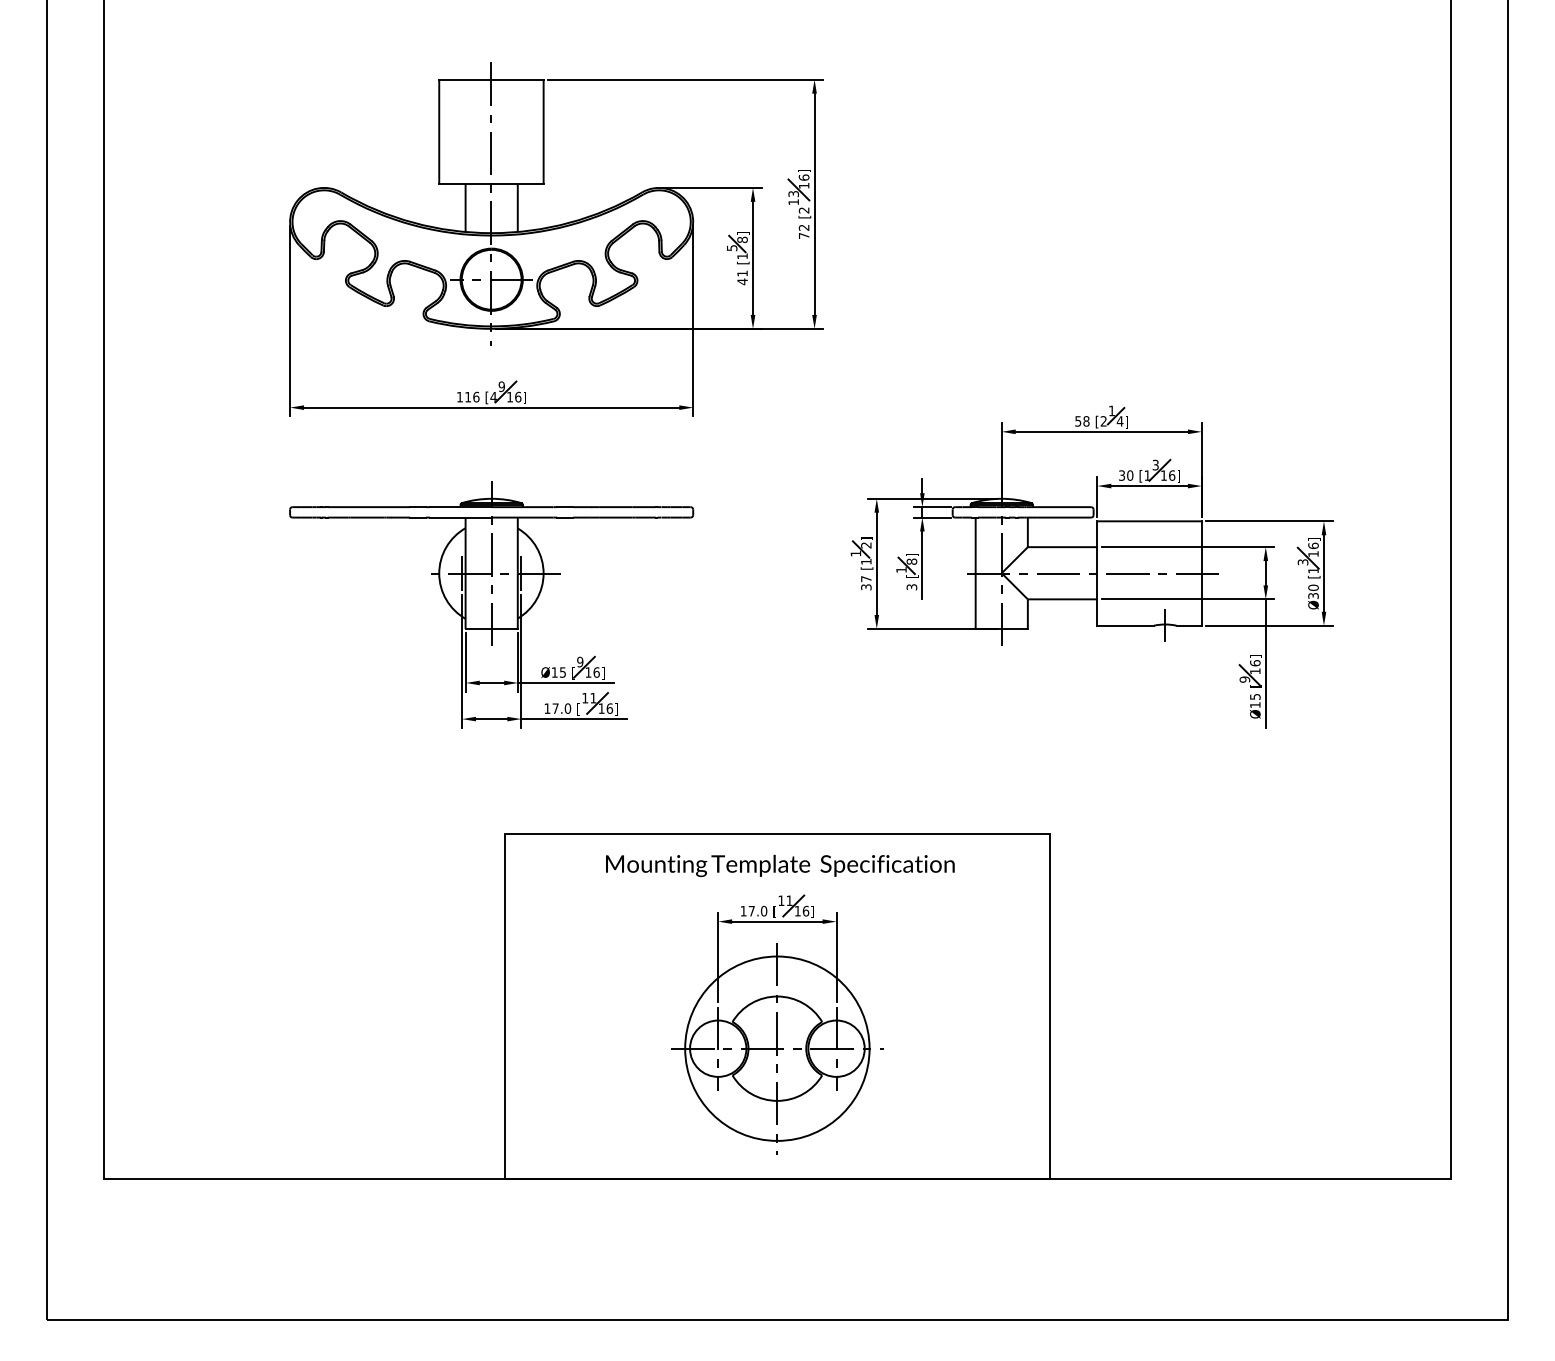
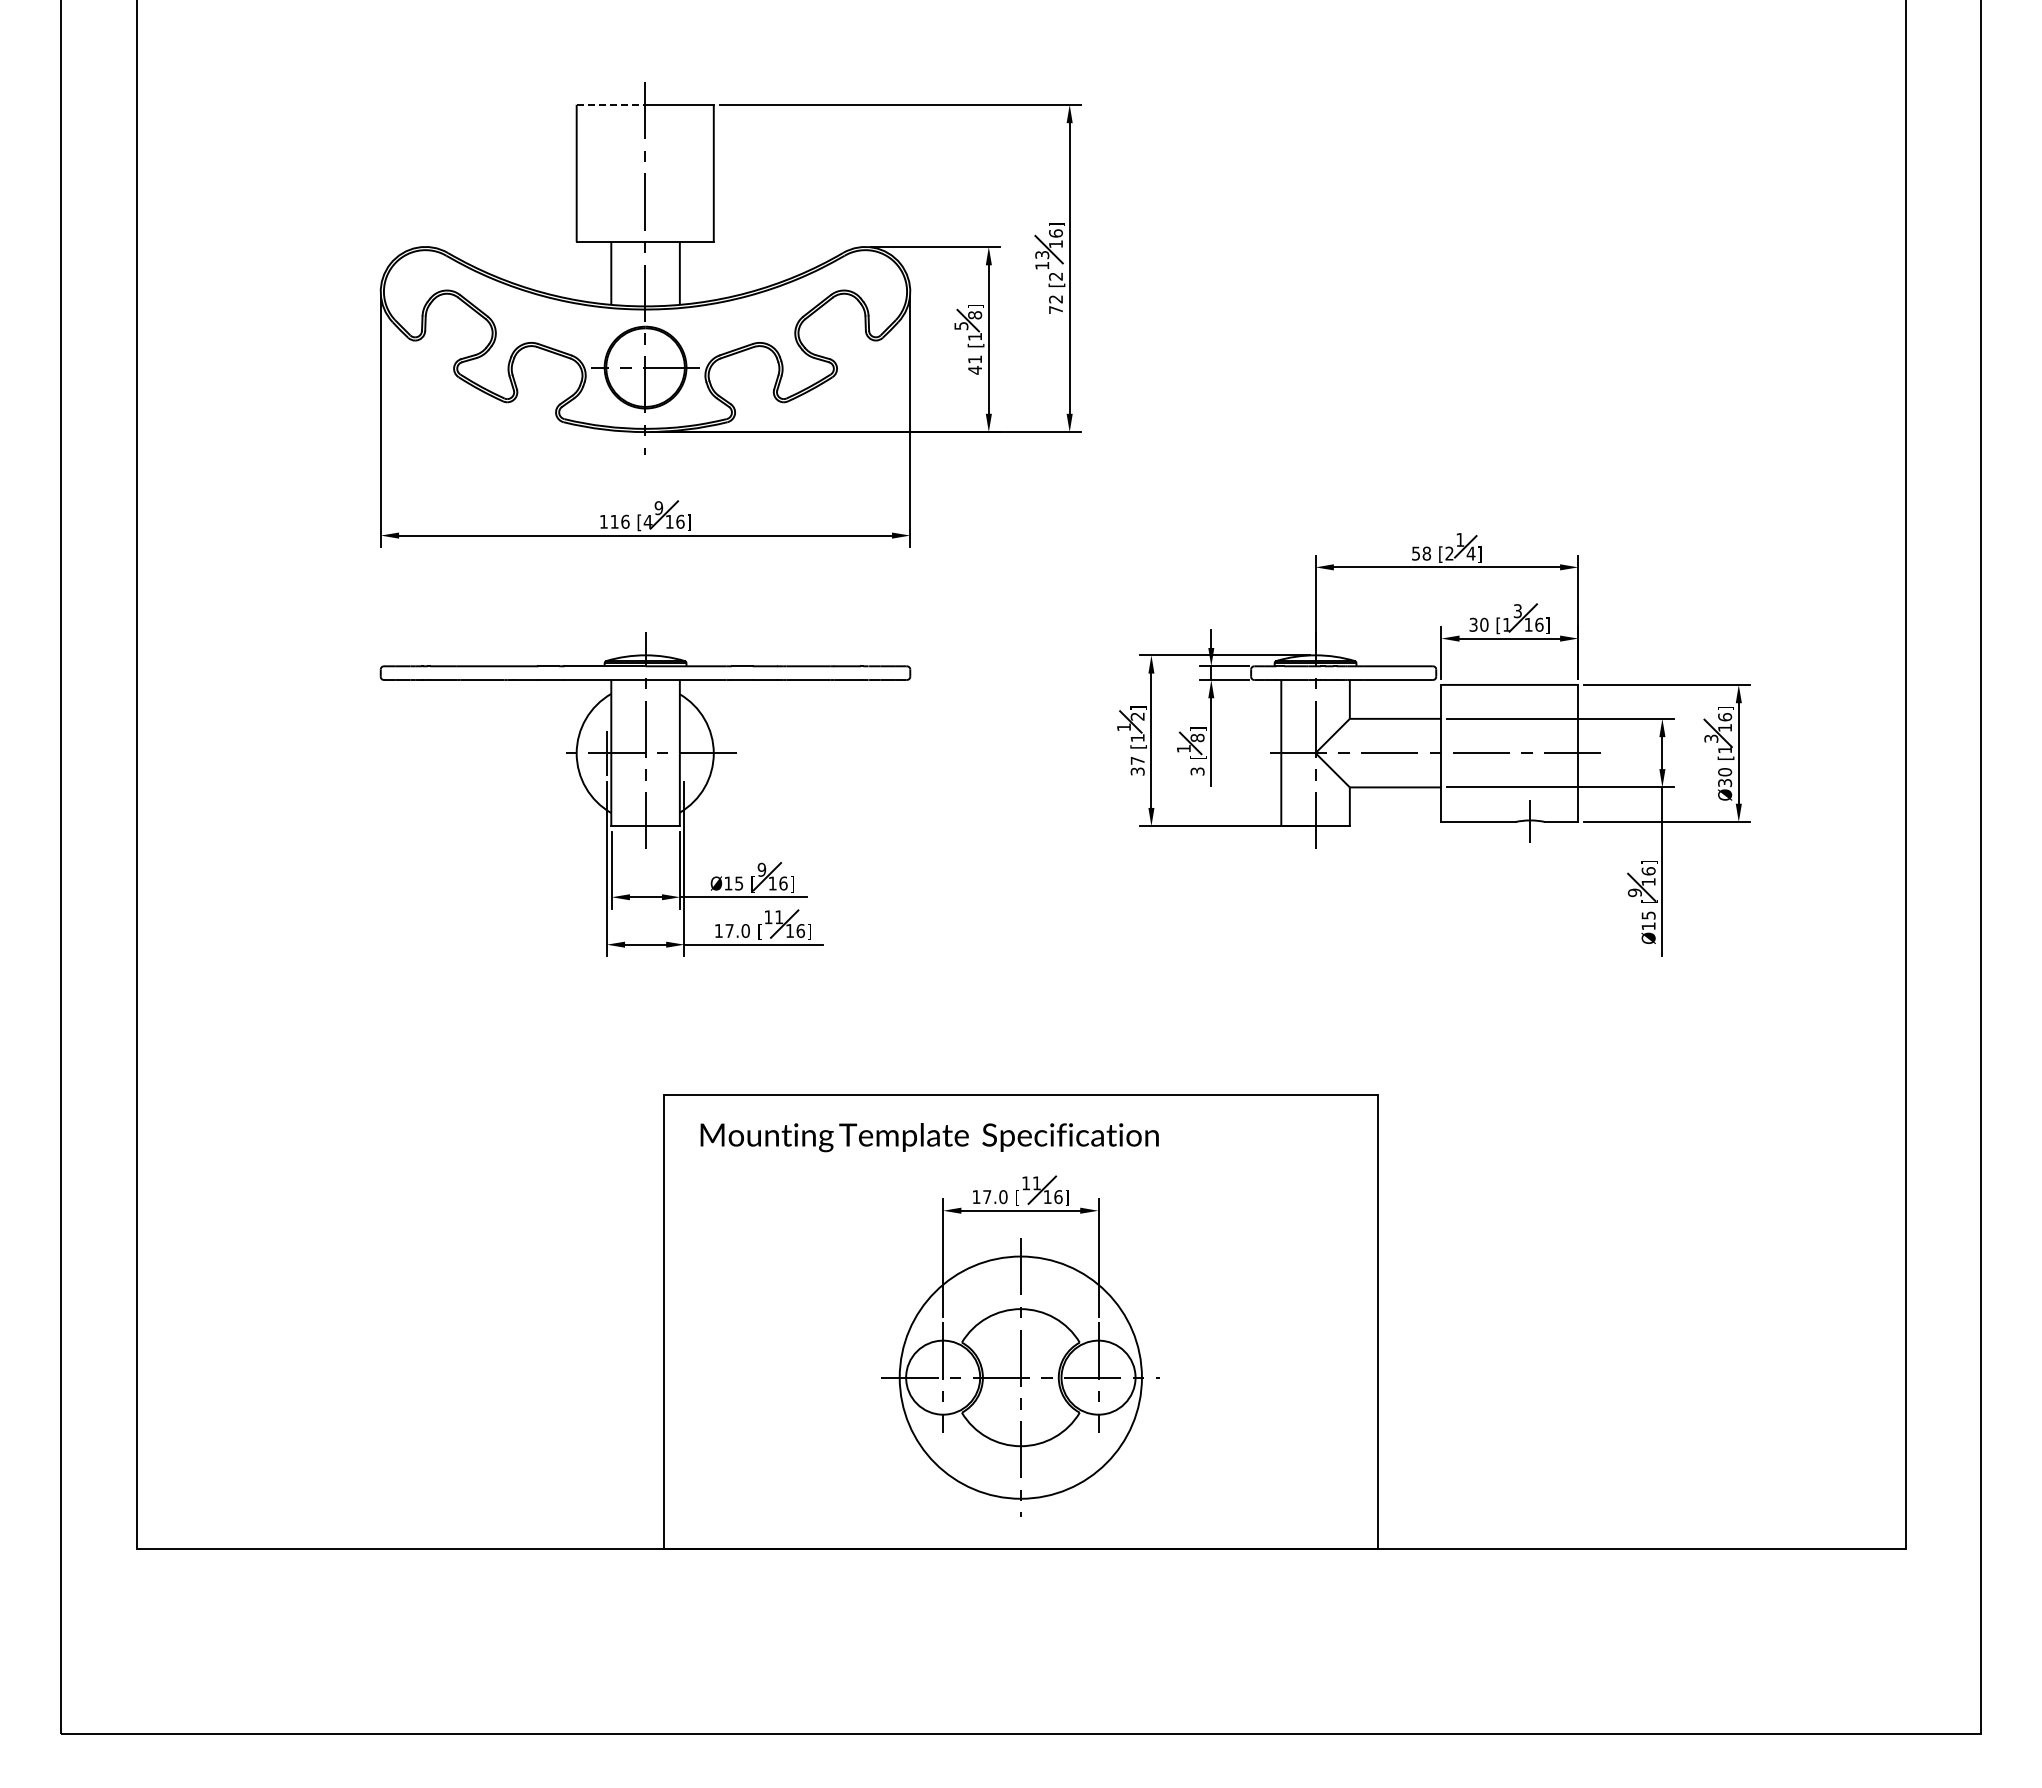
line: (465, 79) -> (611, 104), solid -> dashed
line: (521, 573) -> (684, 753), removed
text: (780, 865) -> (929, 1137), moved

